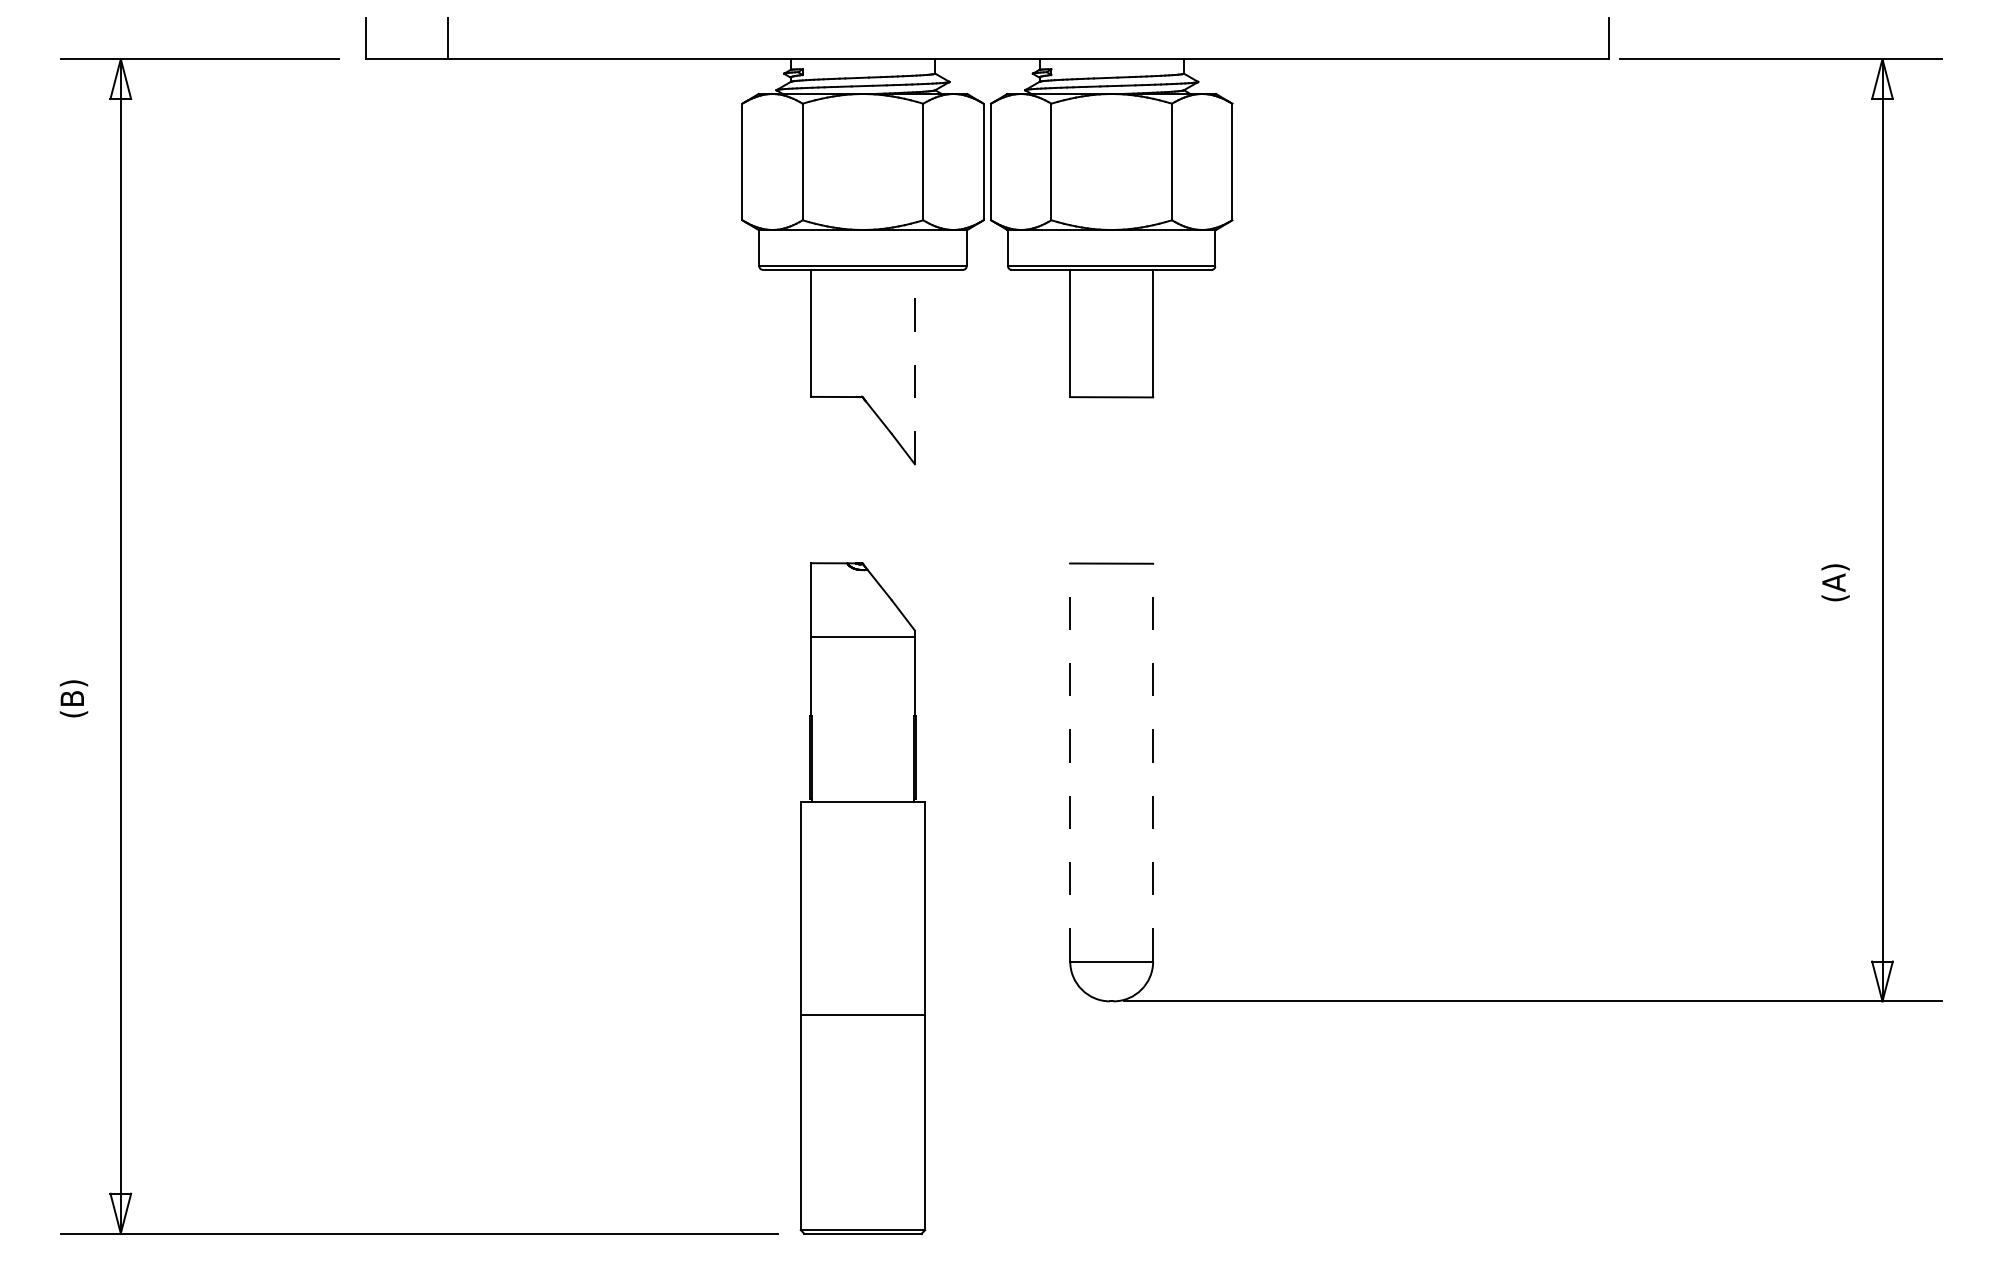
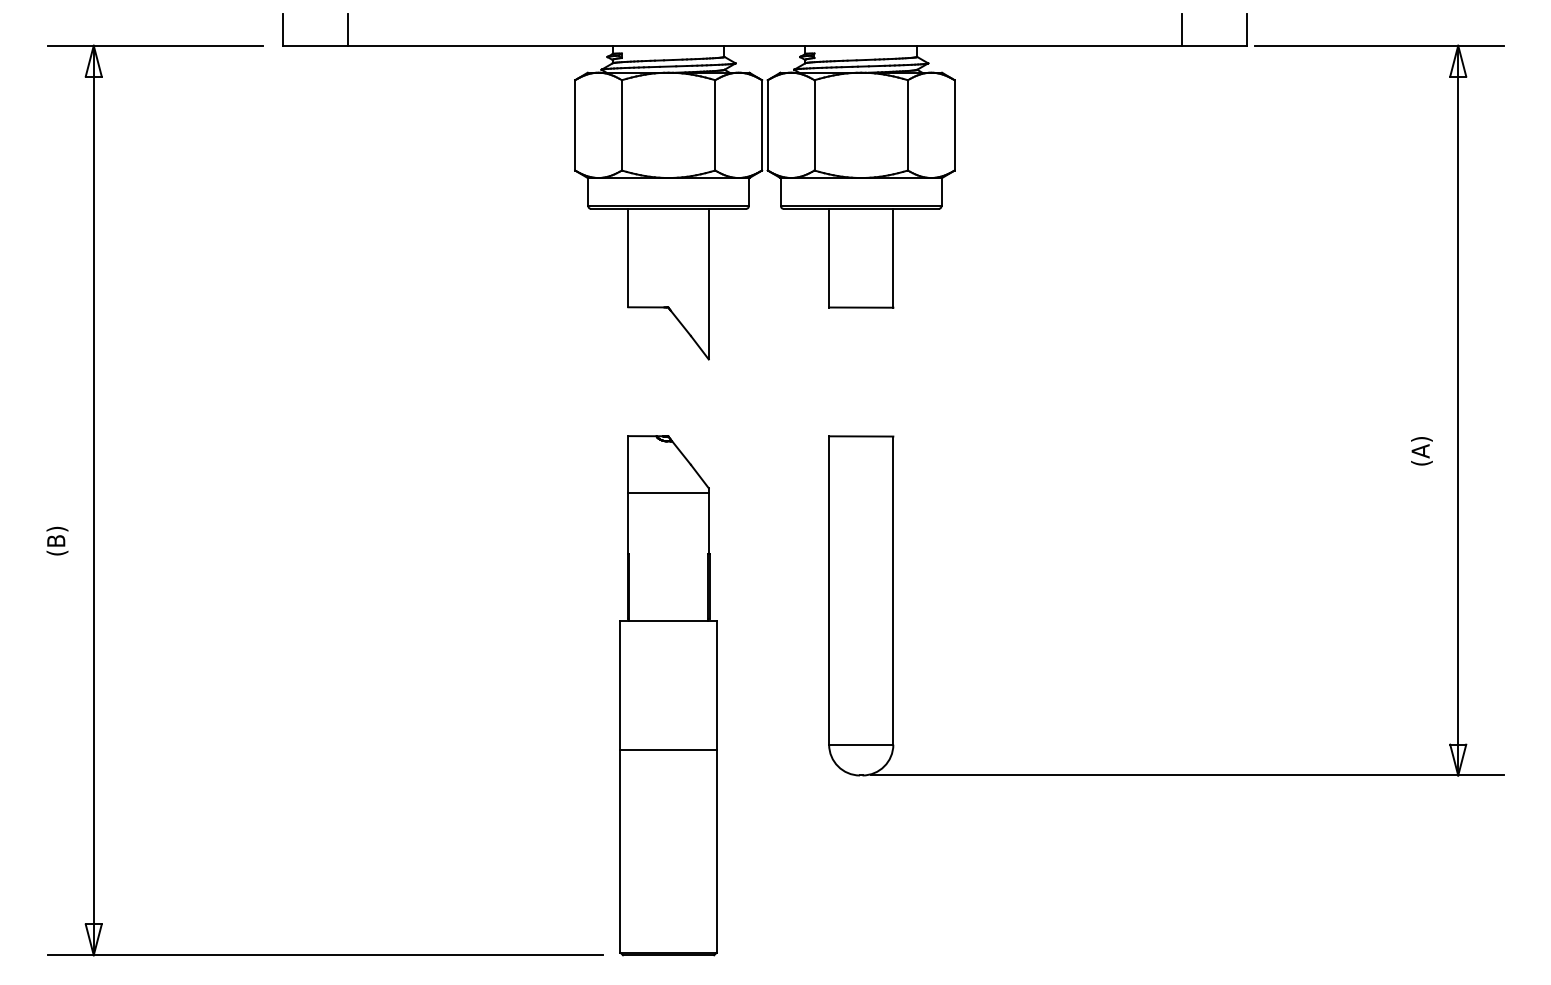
line: (1526, 38) -> (1182, 29), added
line: (914, 366) -> (708, 283), dashed -> solid
line: (1070, 762) -> (829, 590), dashed -> solid
line: (1153, 762) -> (893, 590), dashed -> solid
line: (862, 1014) -> (668, 749), moved

